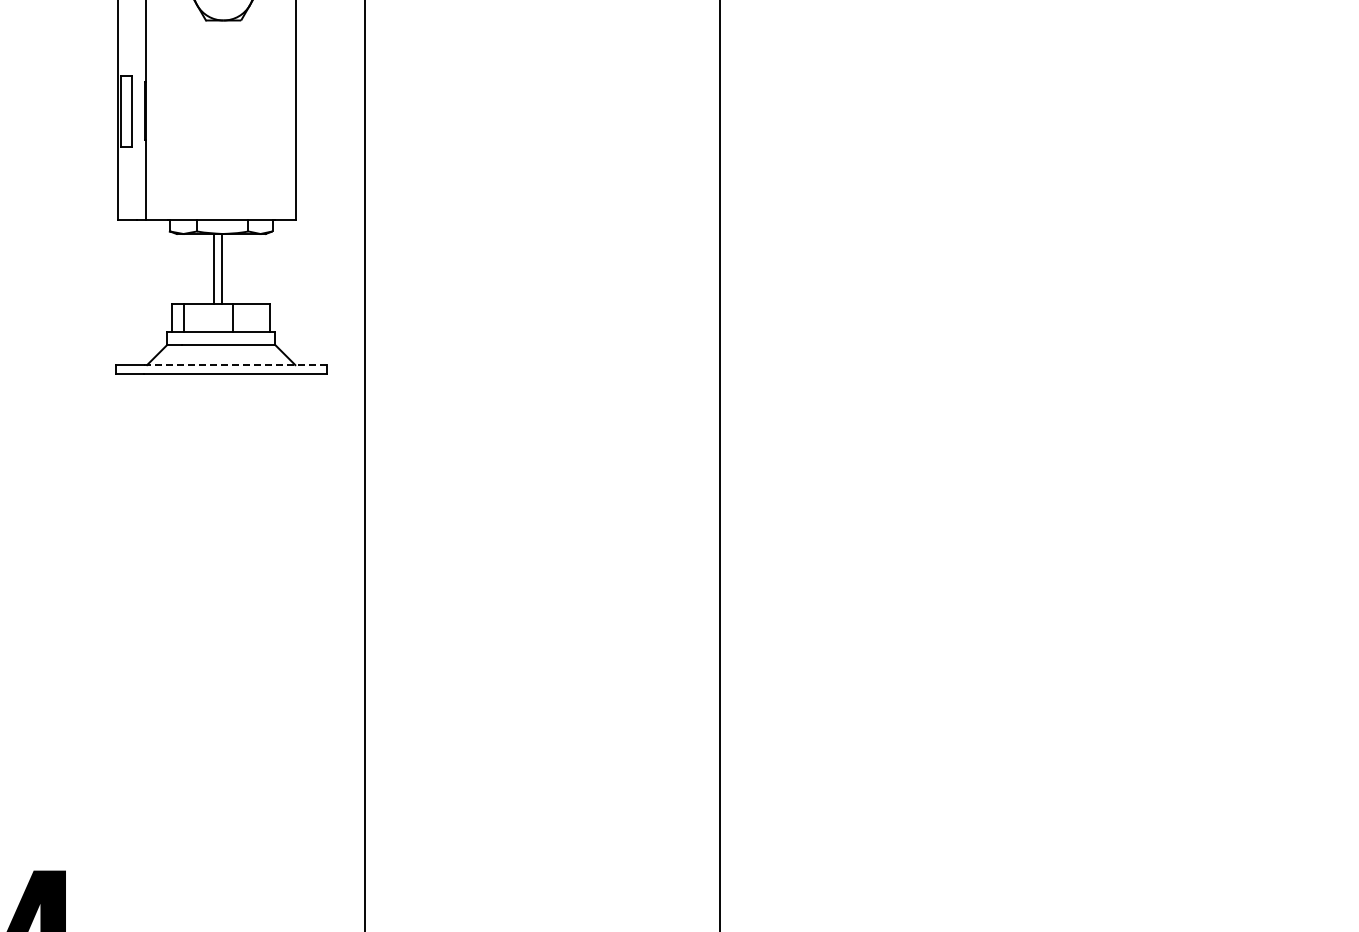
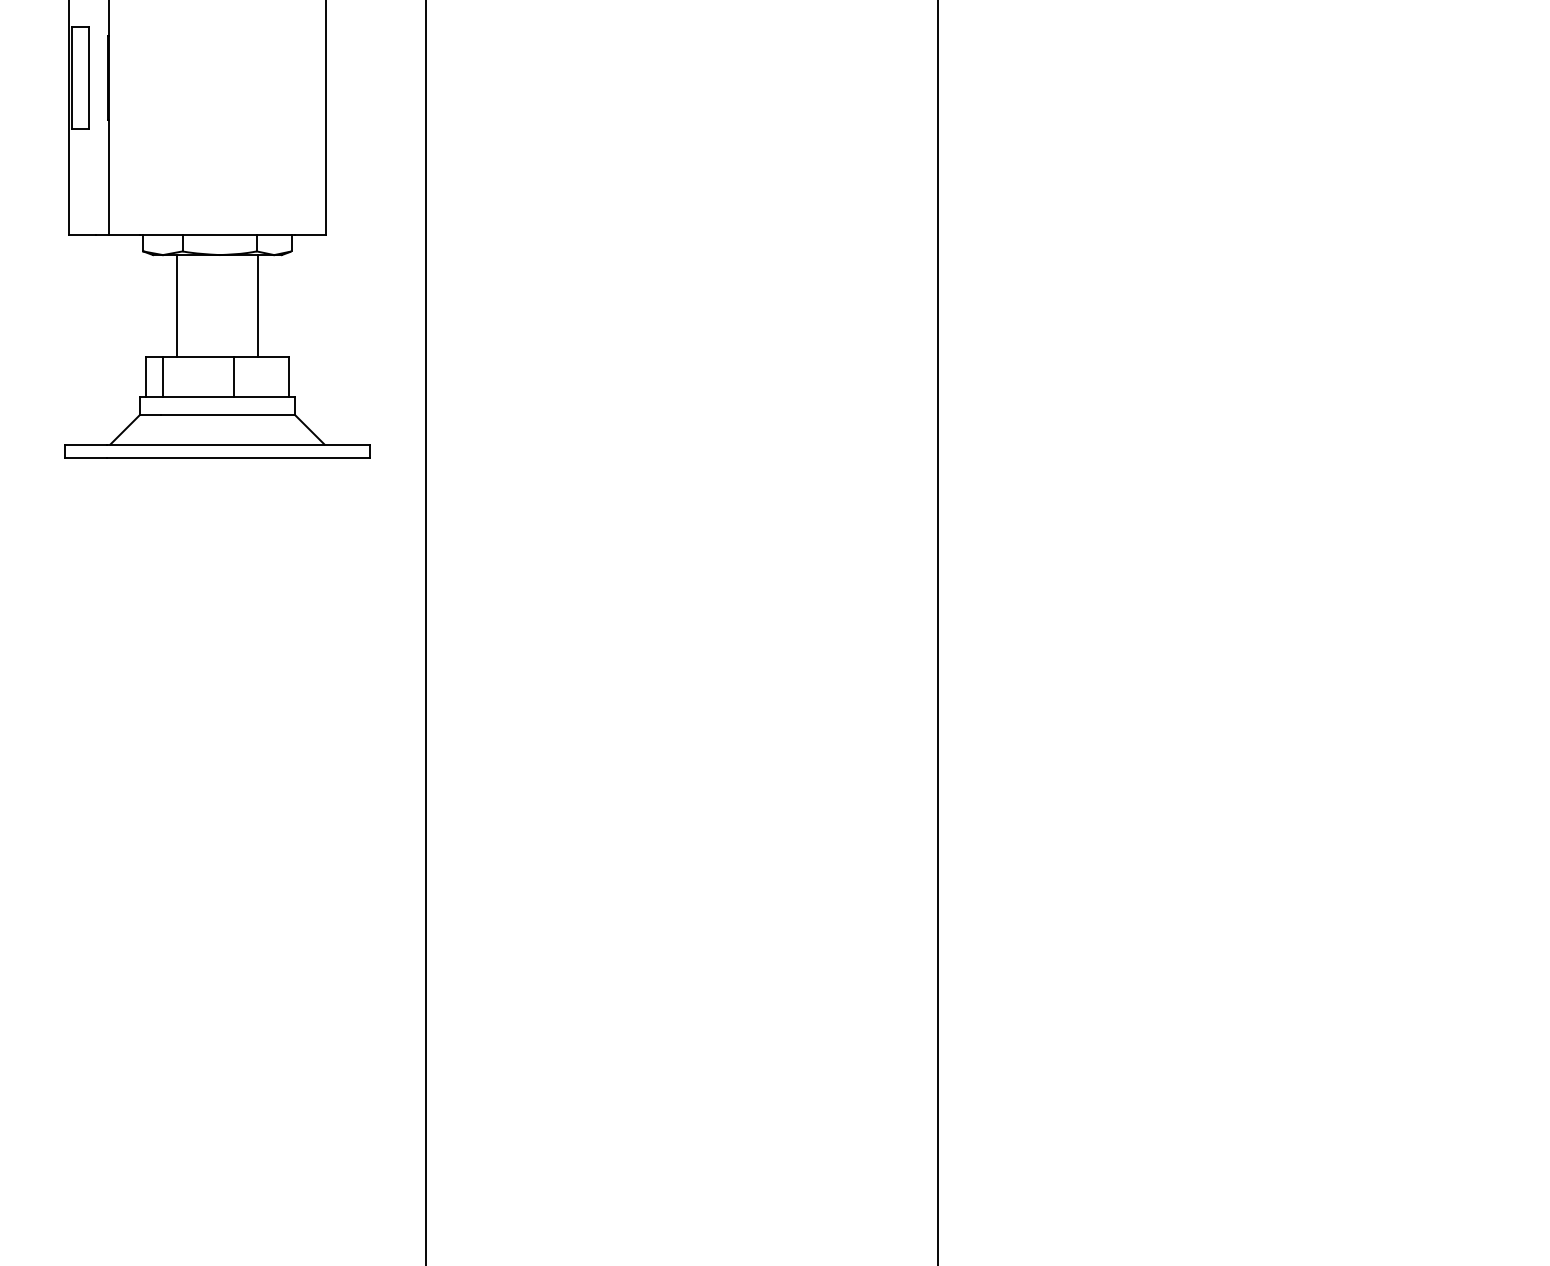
line: (214, 269) -> (258, 306), moved
line: (222, 269) -> (177, 306), moved
line: (235, 365) -> (238, 445), dashed -> solid

